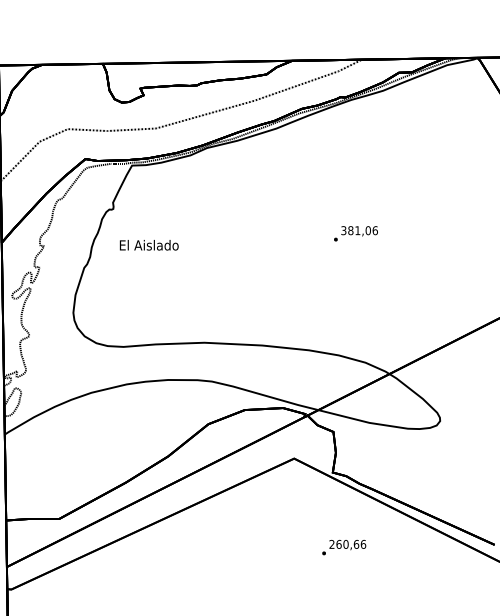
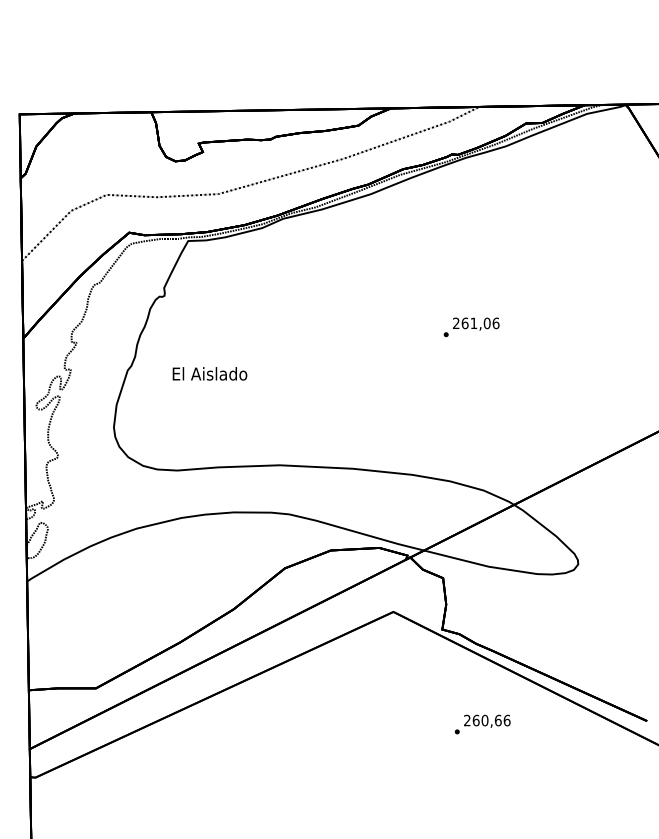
text: (347, 230) -> (460, 323), 381,06 -> 261,06
text: (148, 244) -> (209, 373), moved
text: (344, 547) -> (482, 724), moved

